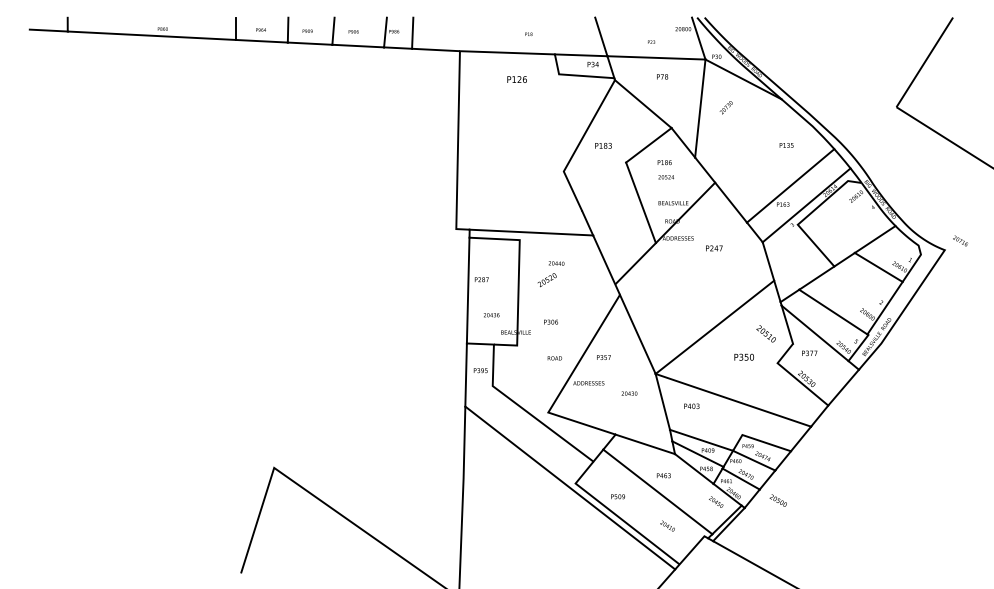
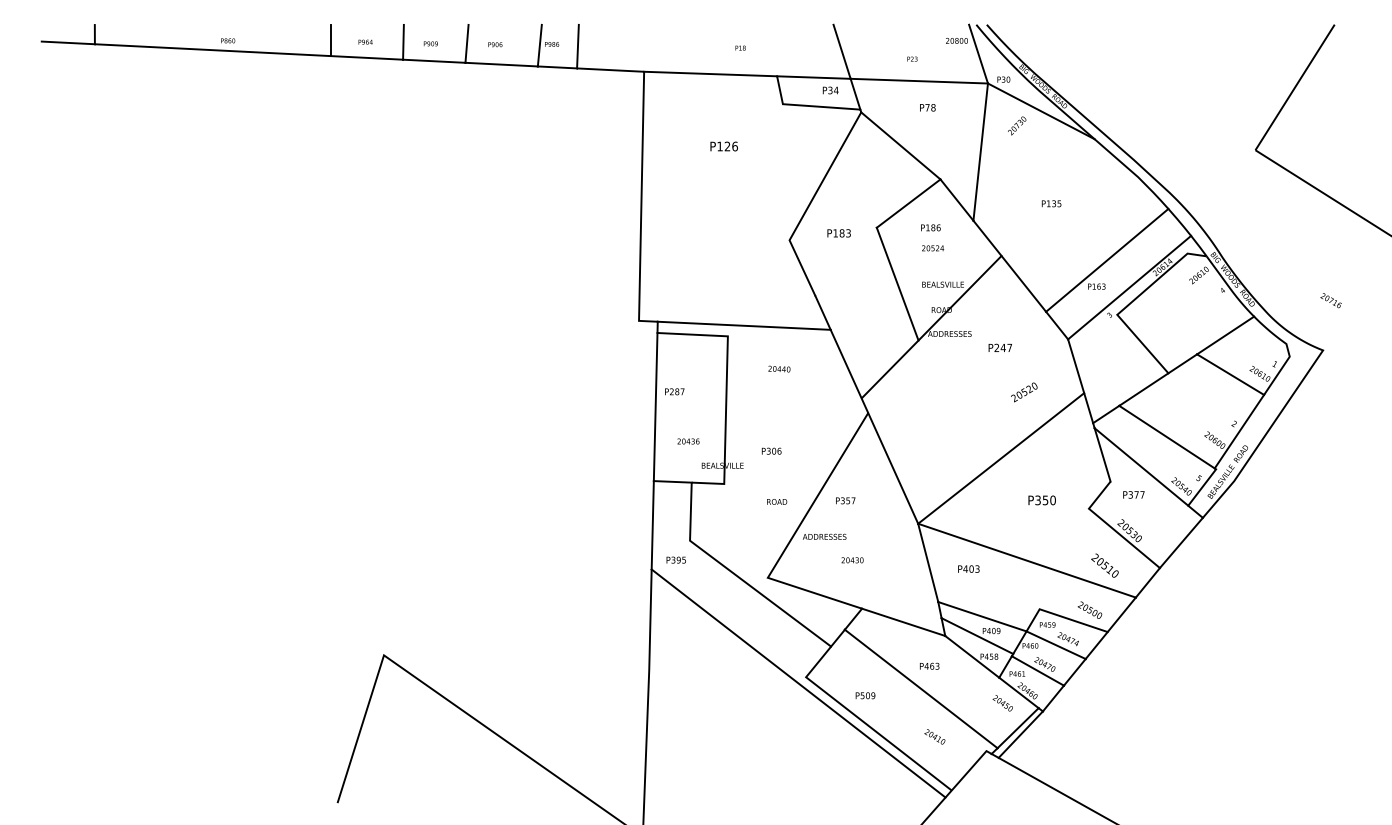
text: (516, 79) -> (723, 146), moved
text: (726, 107) -> (1017, 125), moved
text: (603, 145) -> (838, 233), moved
text: (786, 145) -> (1051, 203), moved
text: (960, 240) -> (1330, 300), moved
text: (547, 280) -> (1024, 392), moved
text: (765, 333) -> (1104, 565), moved
text: (480, 370) -> (675, 559), moved
text: (629, 393) -> (852, 560), moved
text: (777, 500) -> (1089, 609), moved

